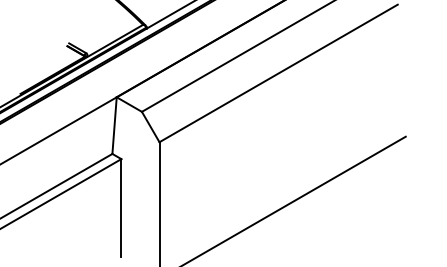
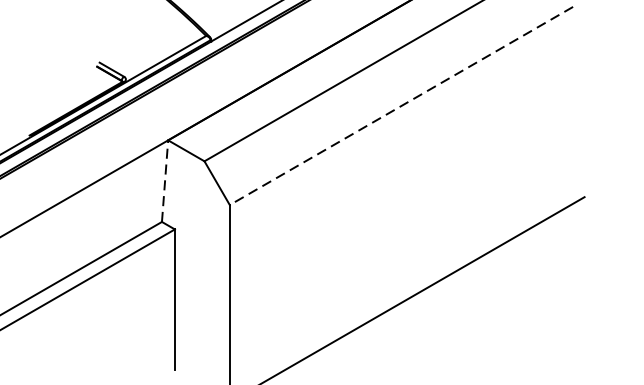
line: (278, 73) -> (401, 106), solid -> dashed
line: (114, 125) -> (164, 180), solid -> dashed

